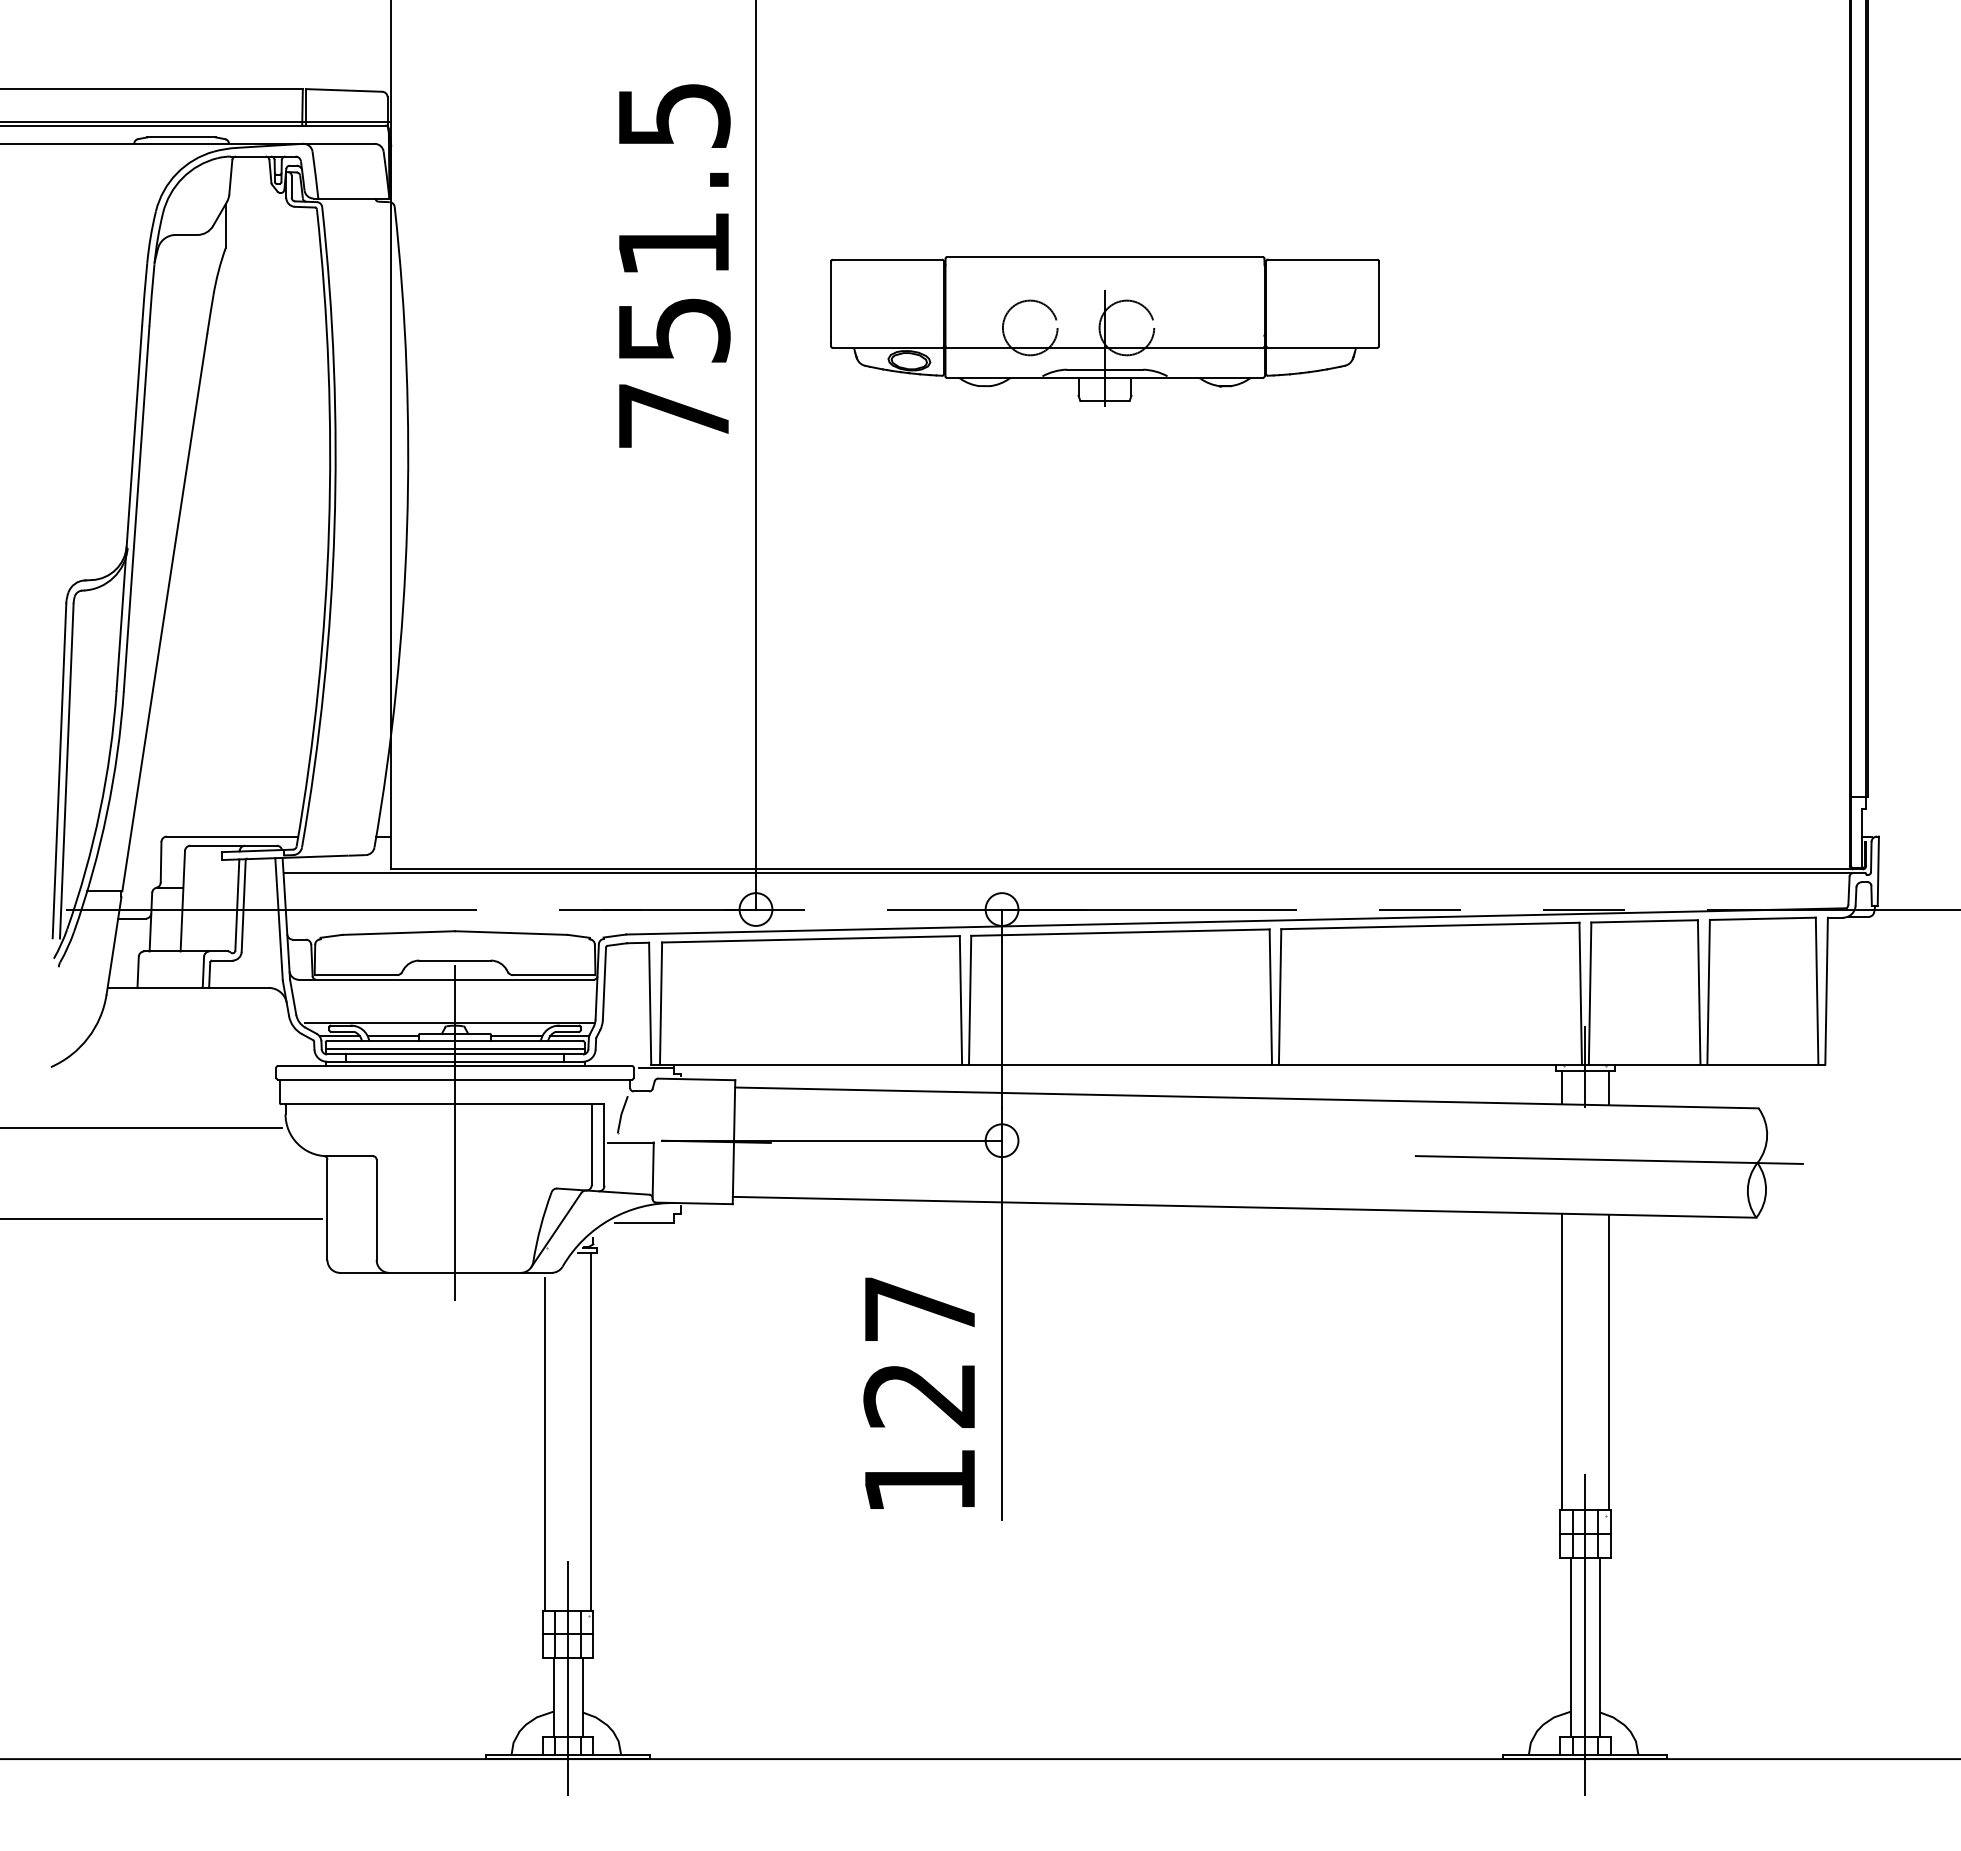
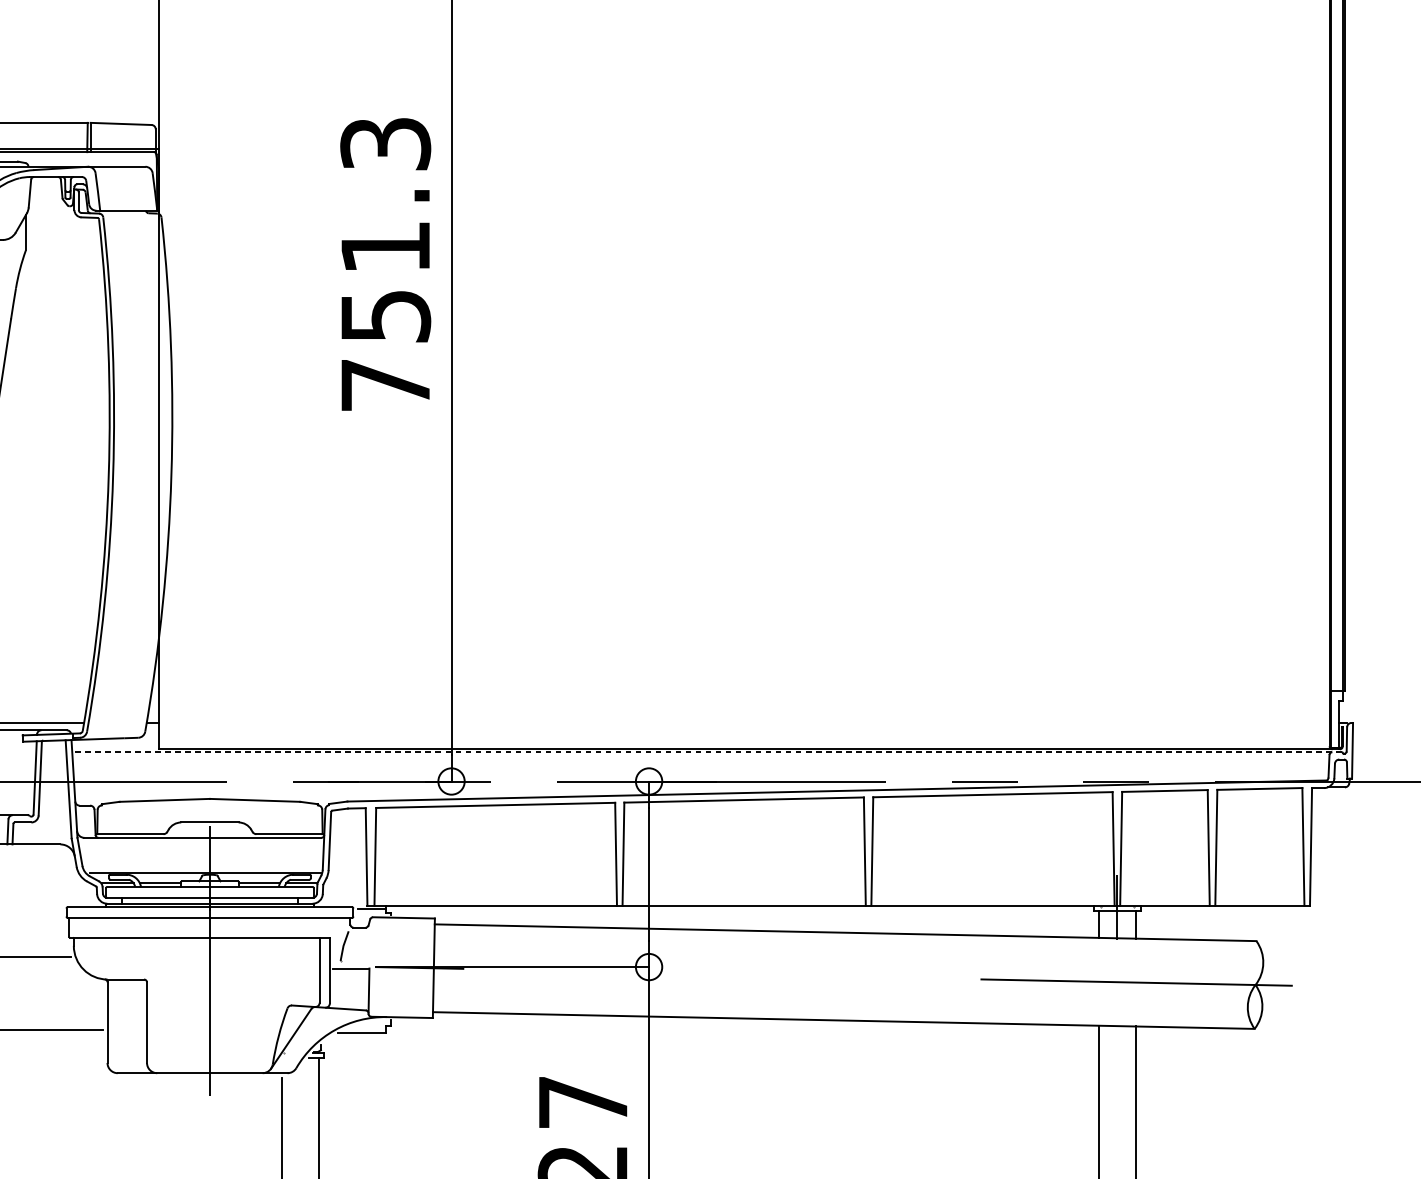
text: (673, 115) -> (385, 144), 751.5 -> 751.3
part: (1104, 331) -> (731, 317), removed
line: (1074, 873) -> (707, 752), solid -> dashed
line: (454, 1049) -> (209, 893), removed

